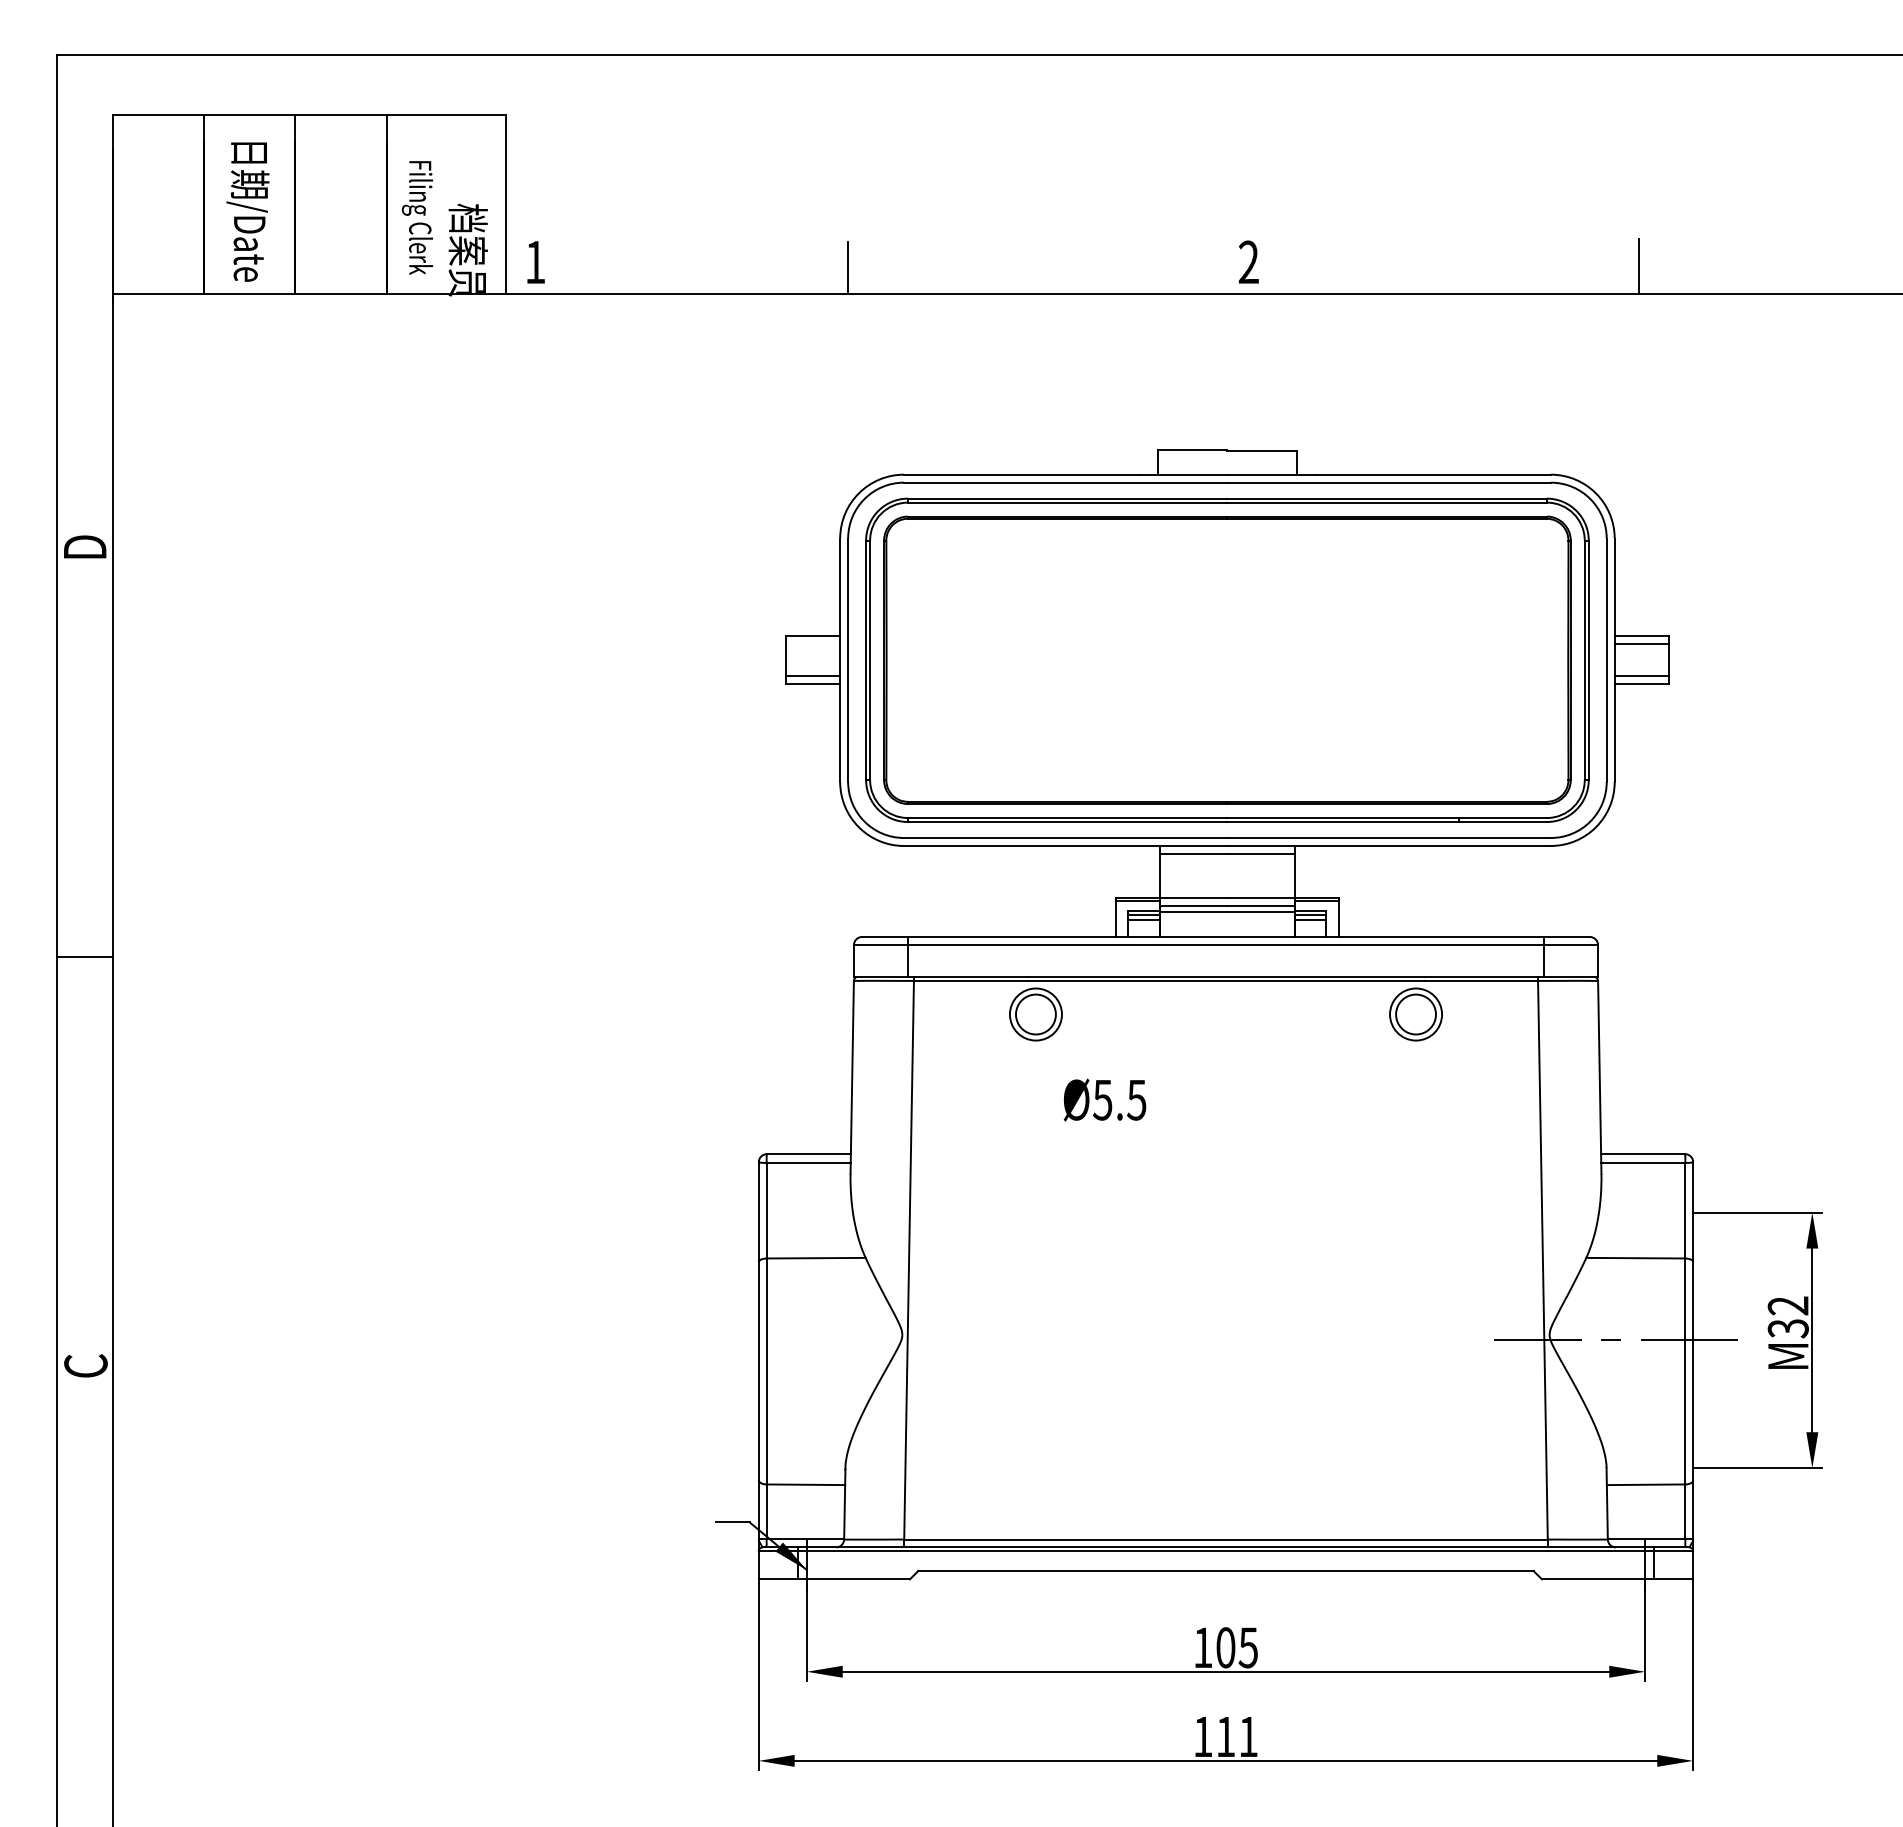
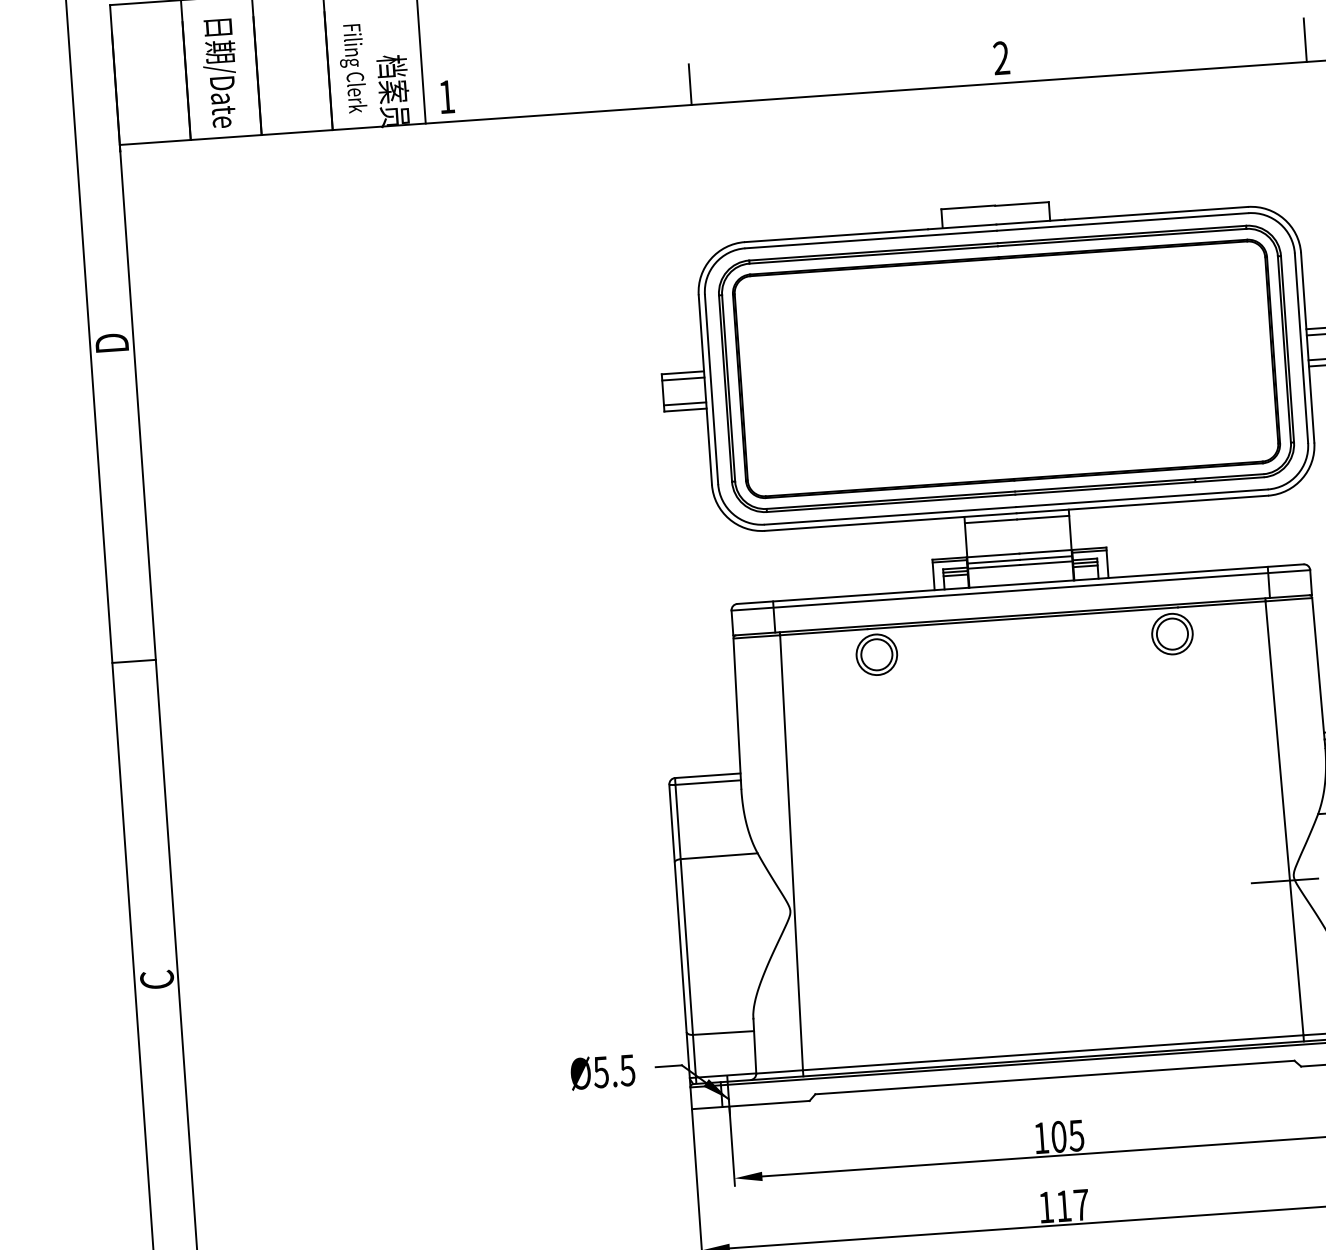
line: (812, 644) -> (682, 379), added
text: (1104, 1099) -> (602, 1071), moved
text: (1248, 1736) -> (1081, 1204), 111 -> 117

